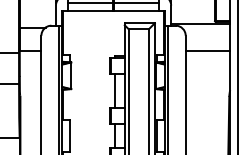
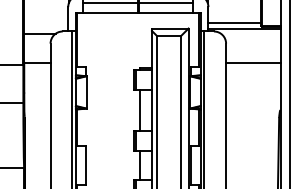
line: (192, 18) -> (234, 22), added

